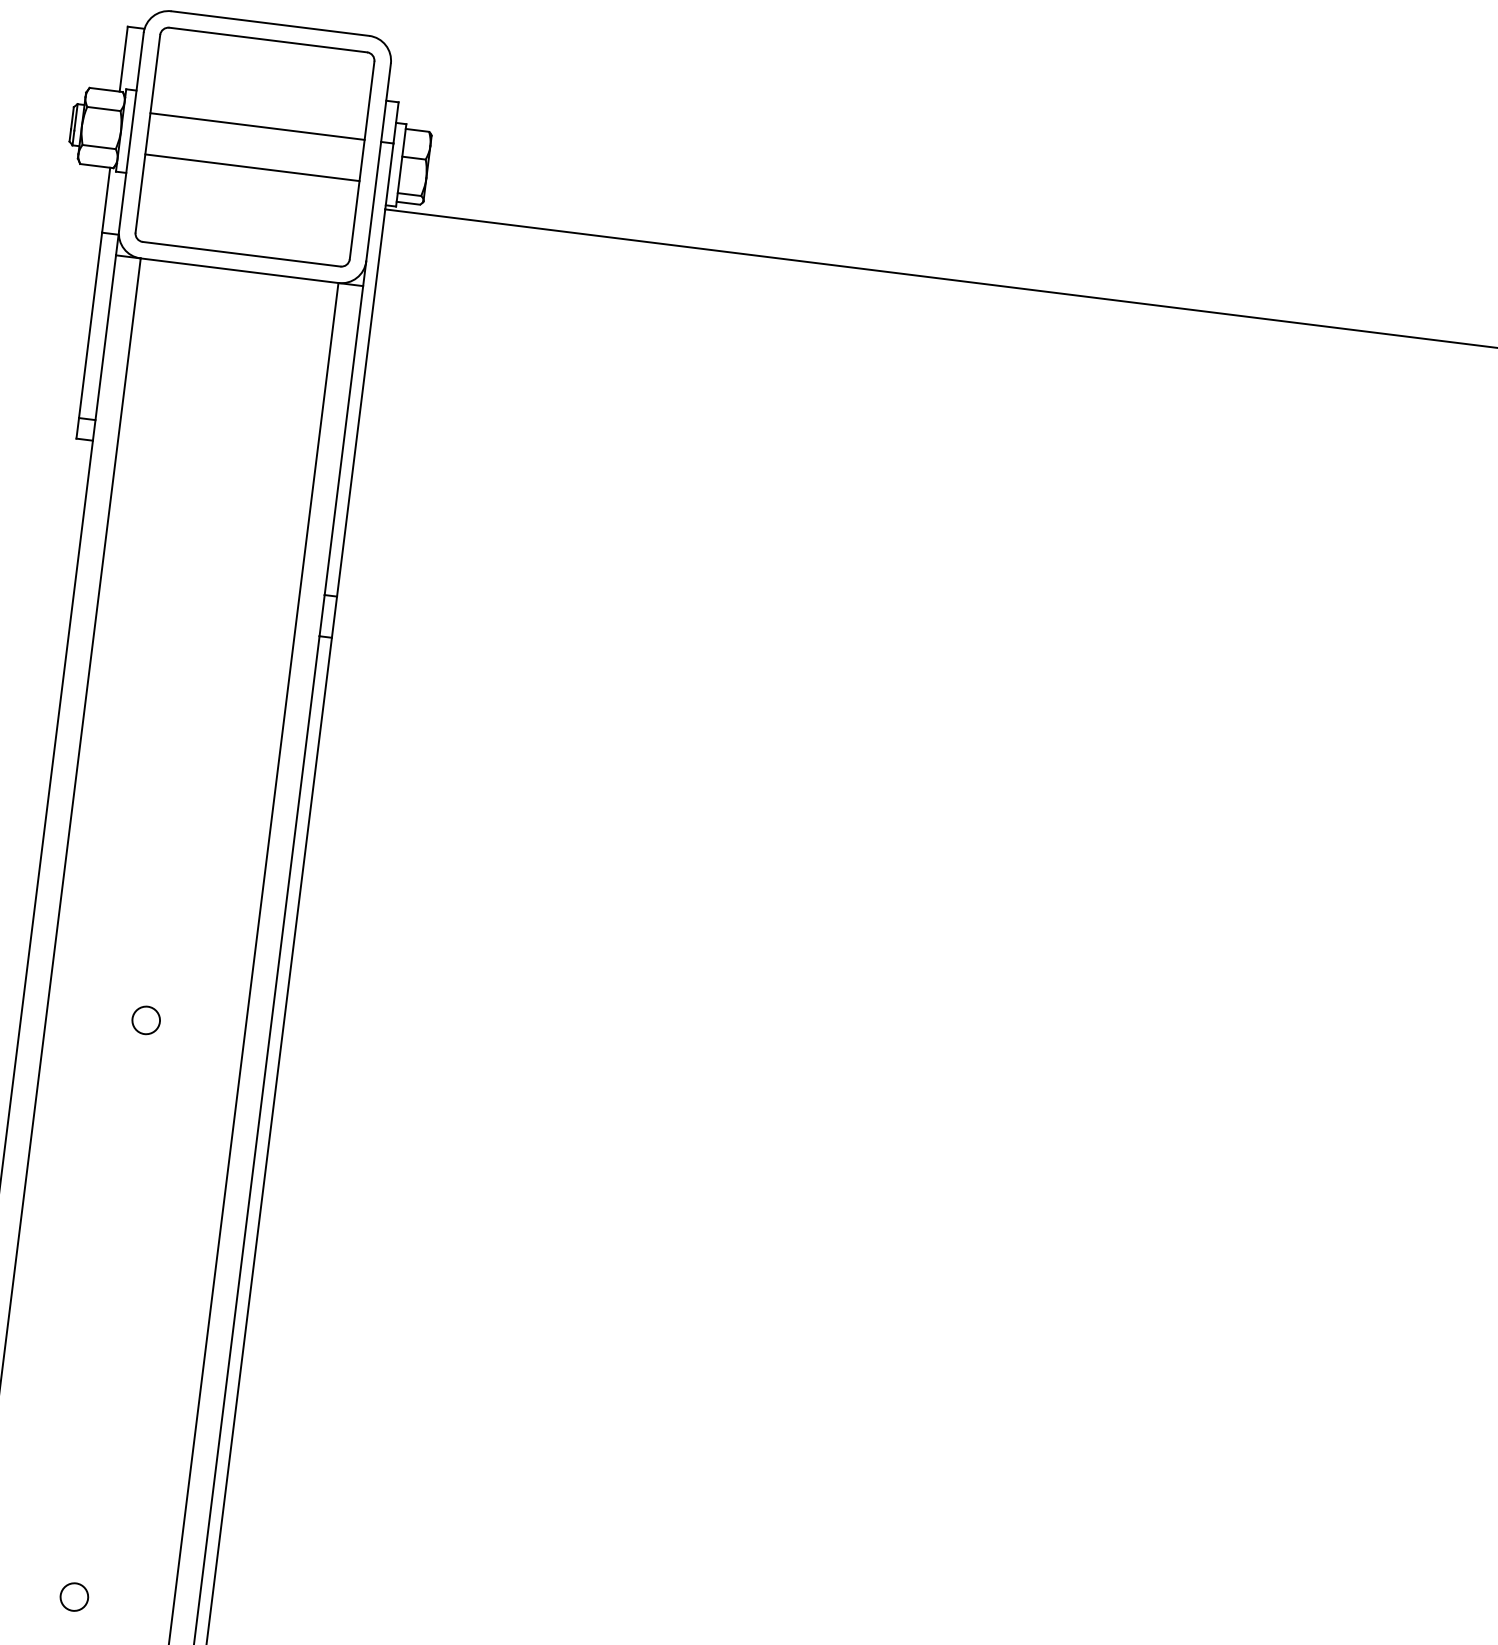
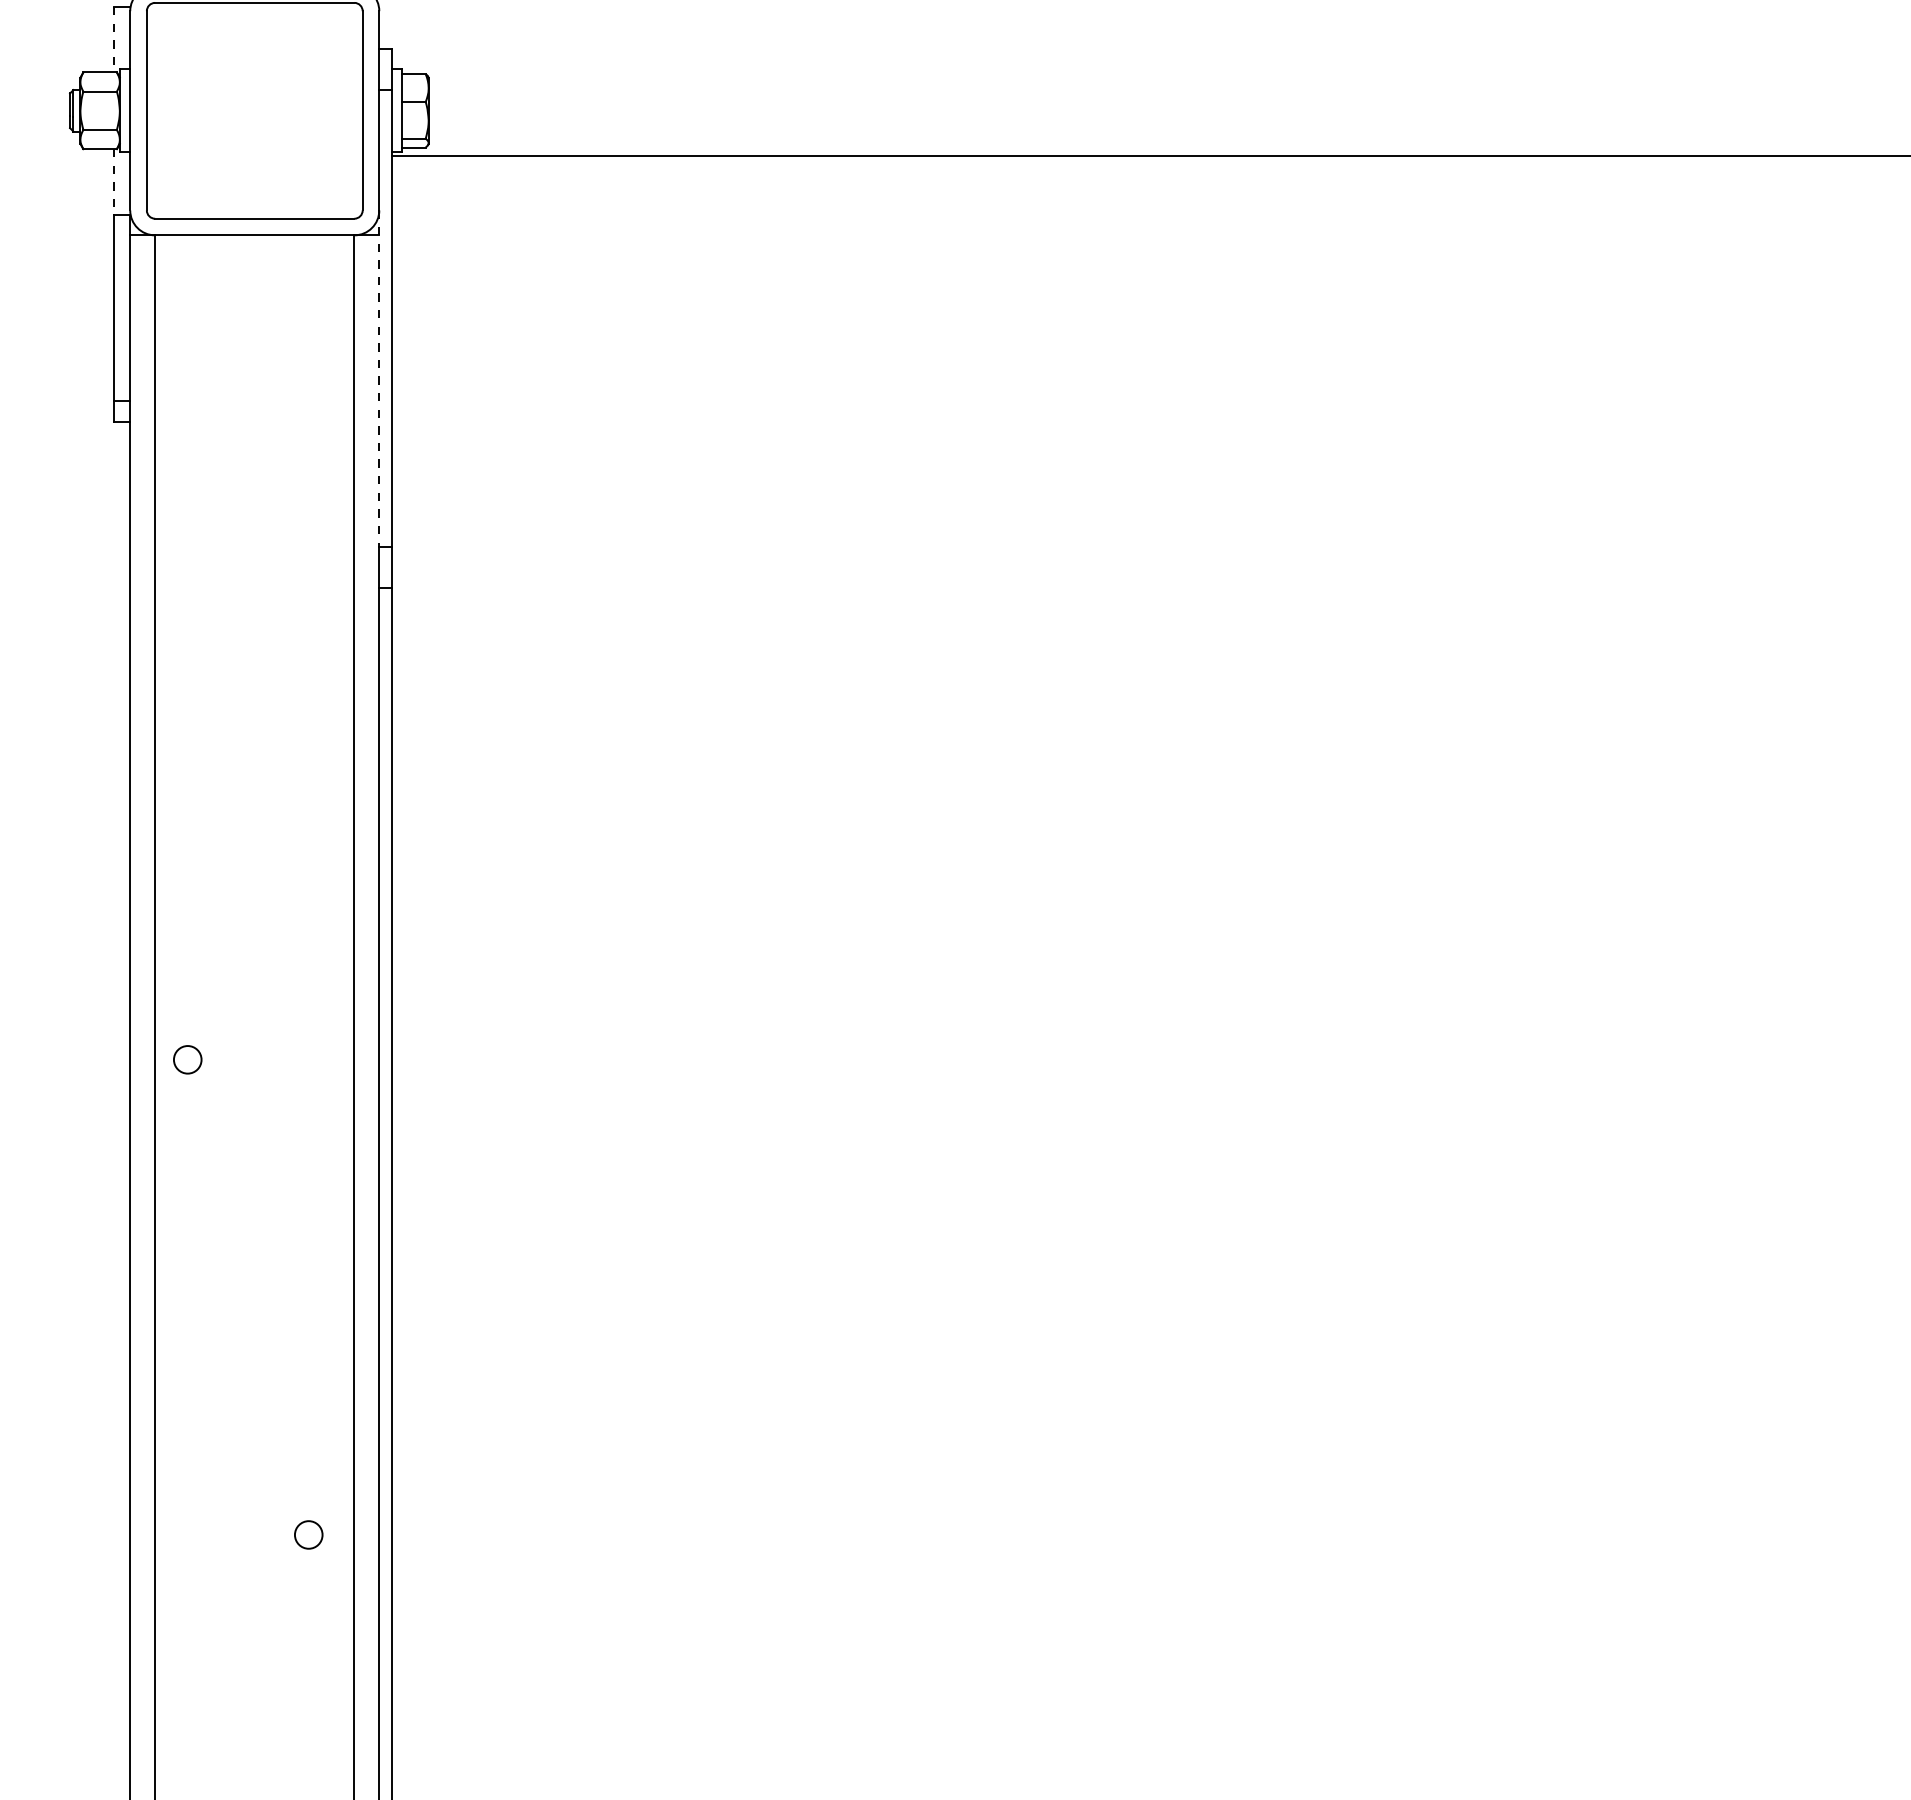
line: (123, 58) -> (113, 39), solid -> dashed
line: (257, 126) -> (254, 90), removed
line: (252, 167) -> (254, 131), removed
line: (106, 199) -> (113, 181), solid -> dashed
line: (345, 429) -> (379, 379), solid -> dashed
circle: (145, 1020) -> (187, 1059), moved
circle: (74, 1596) -> (308, 1534), moved

